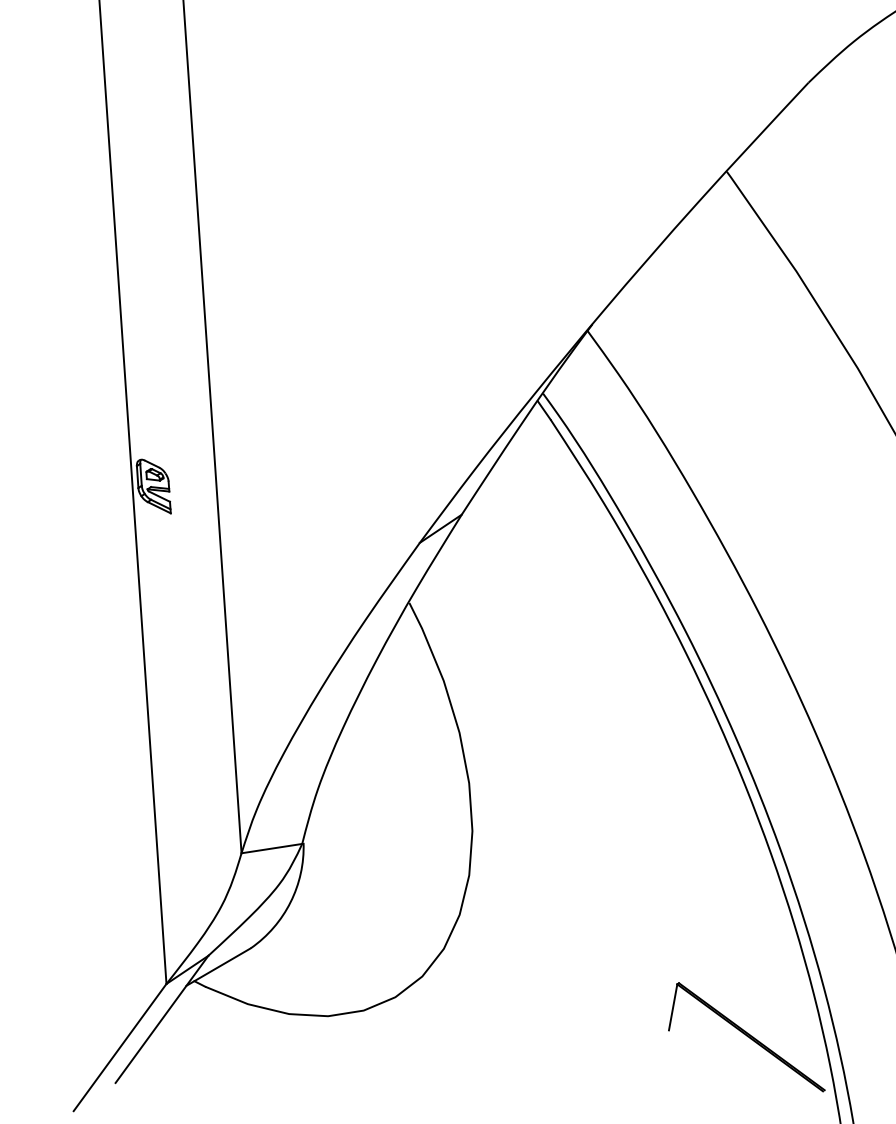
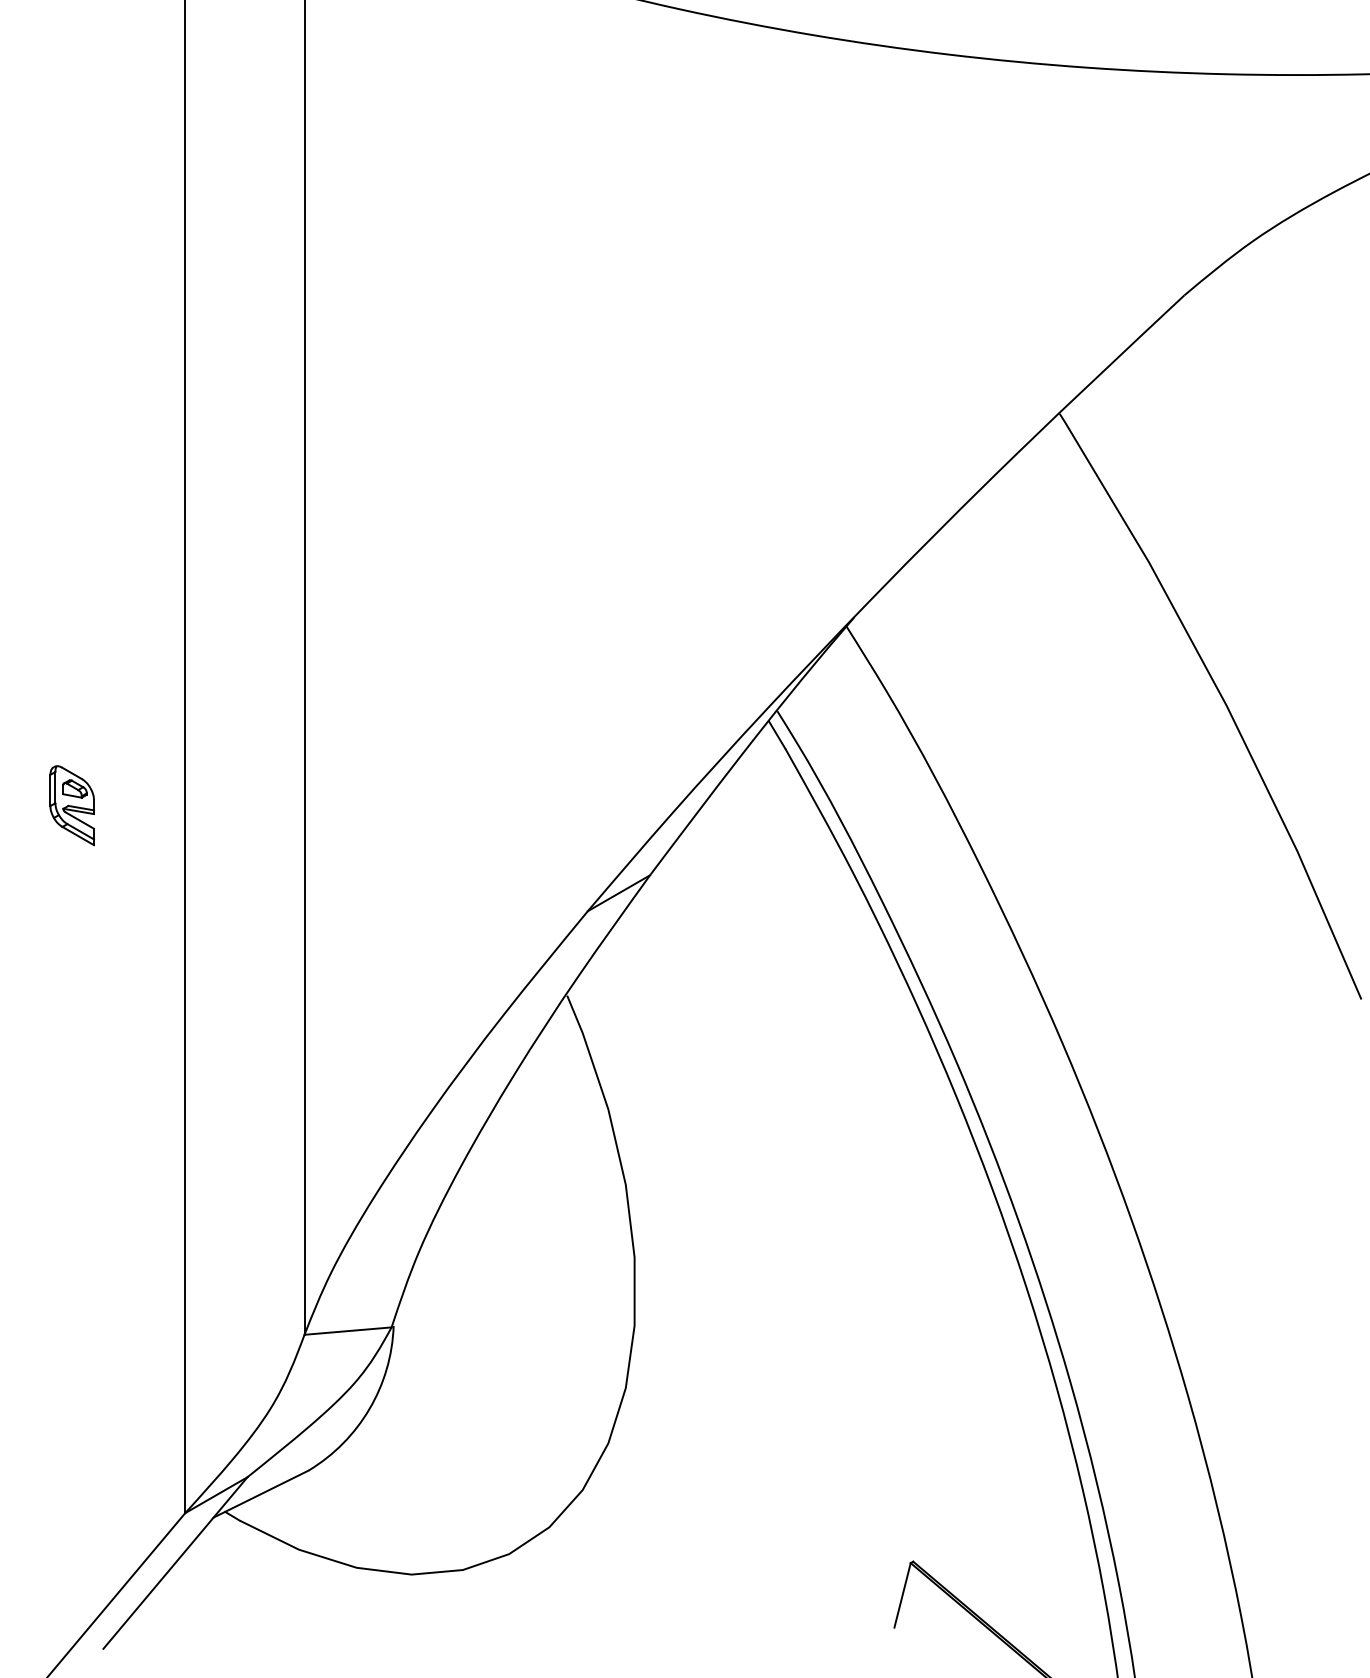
part: (153, 486) -> (71, 805), moved

